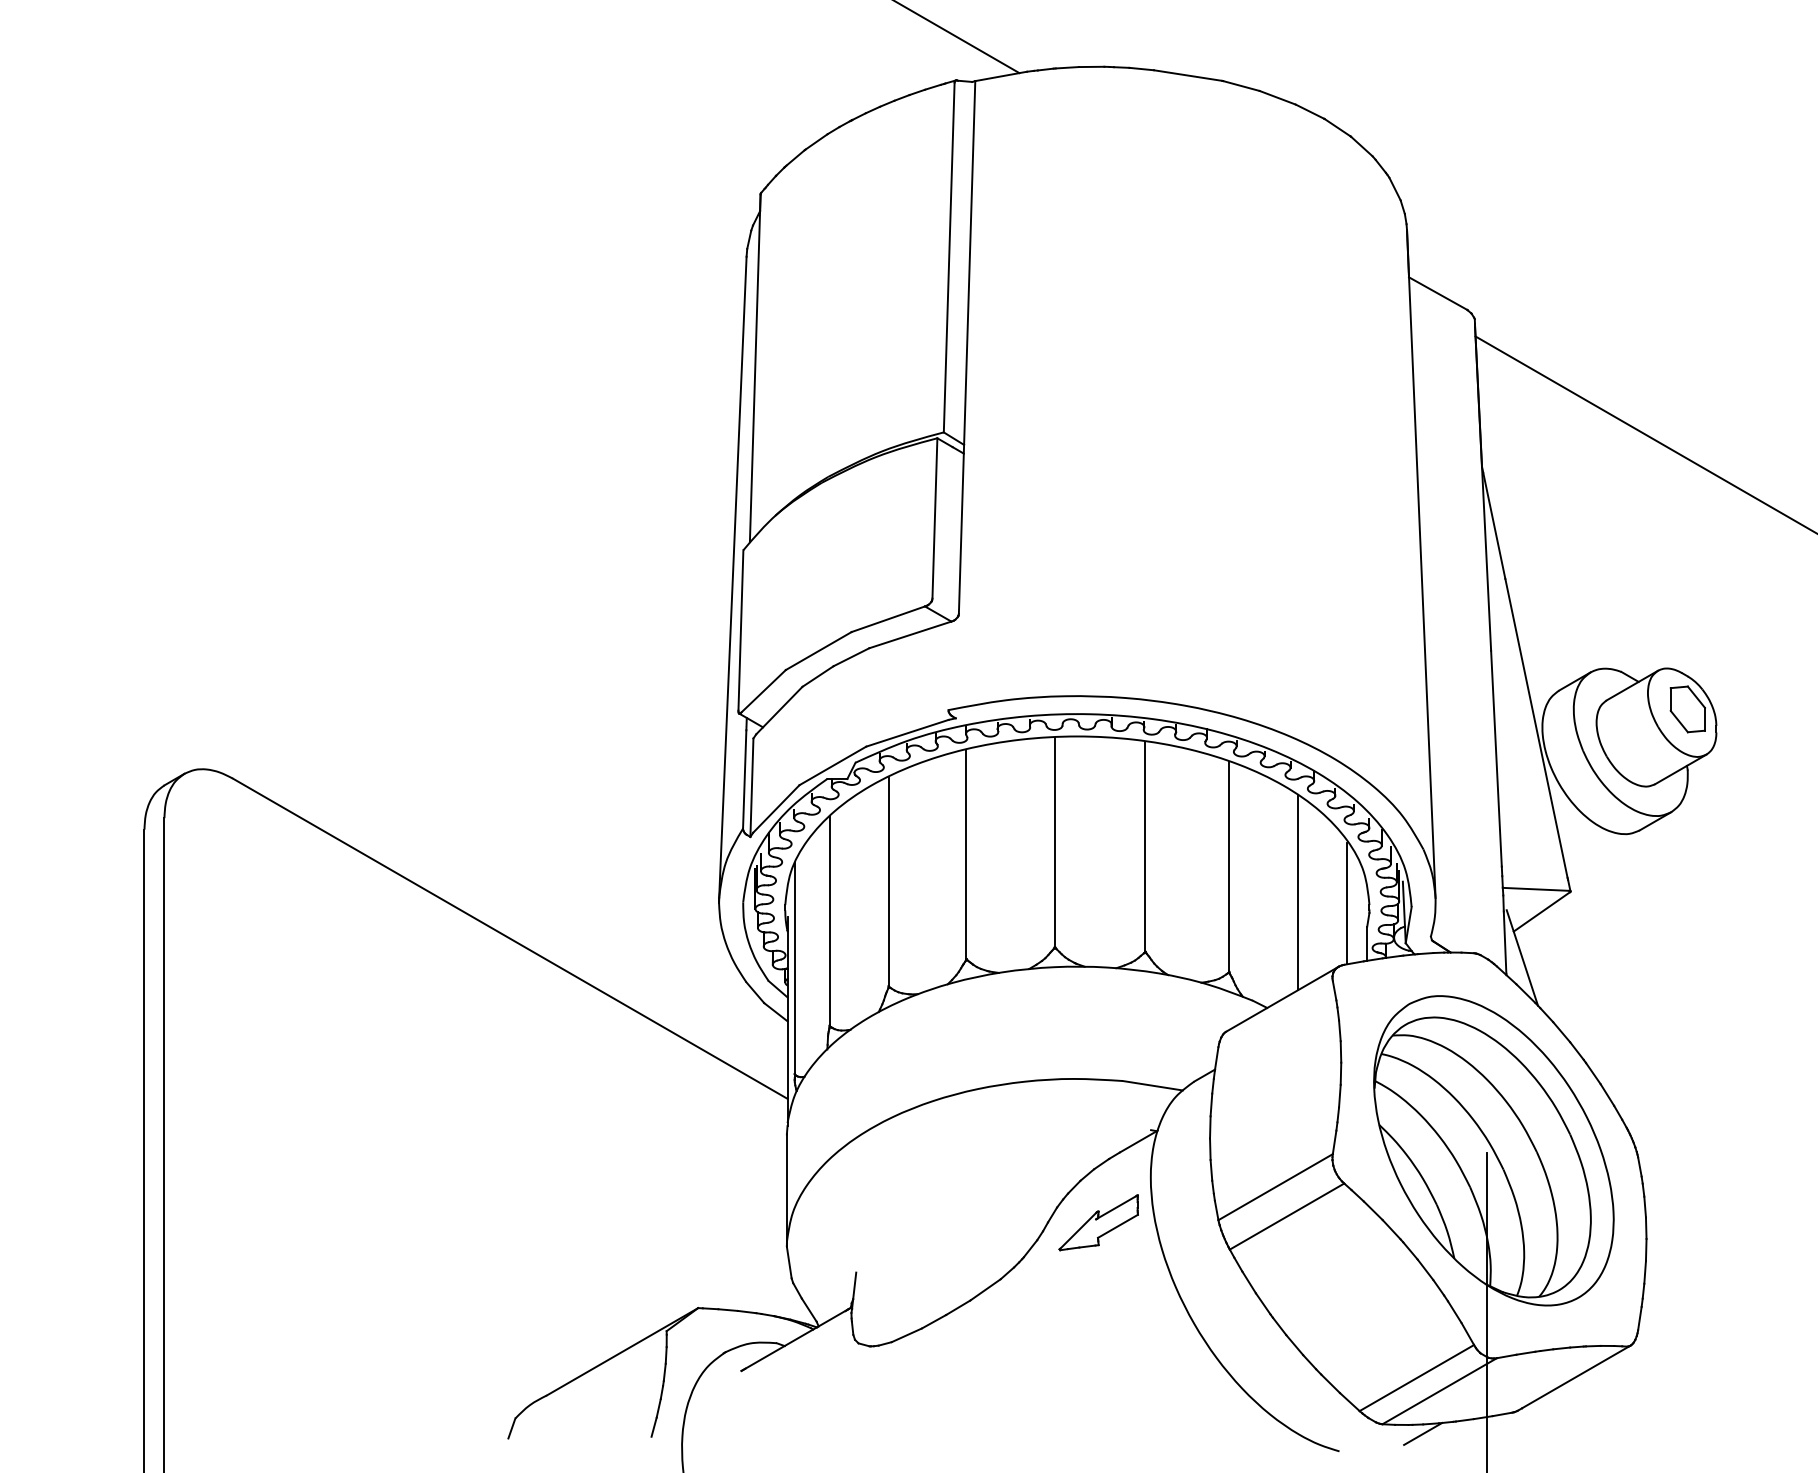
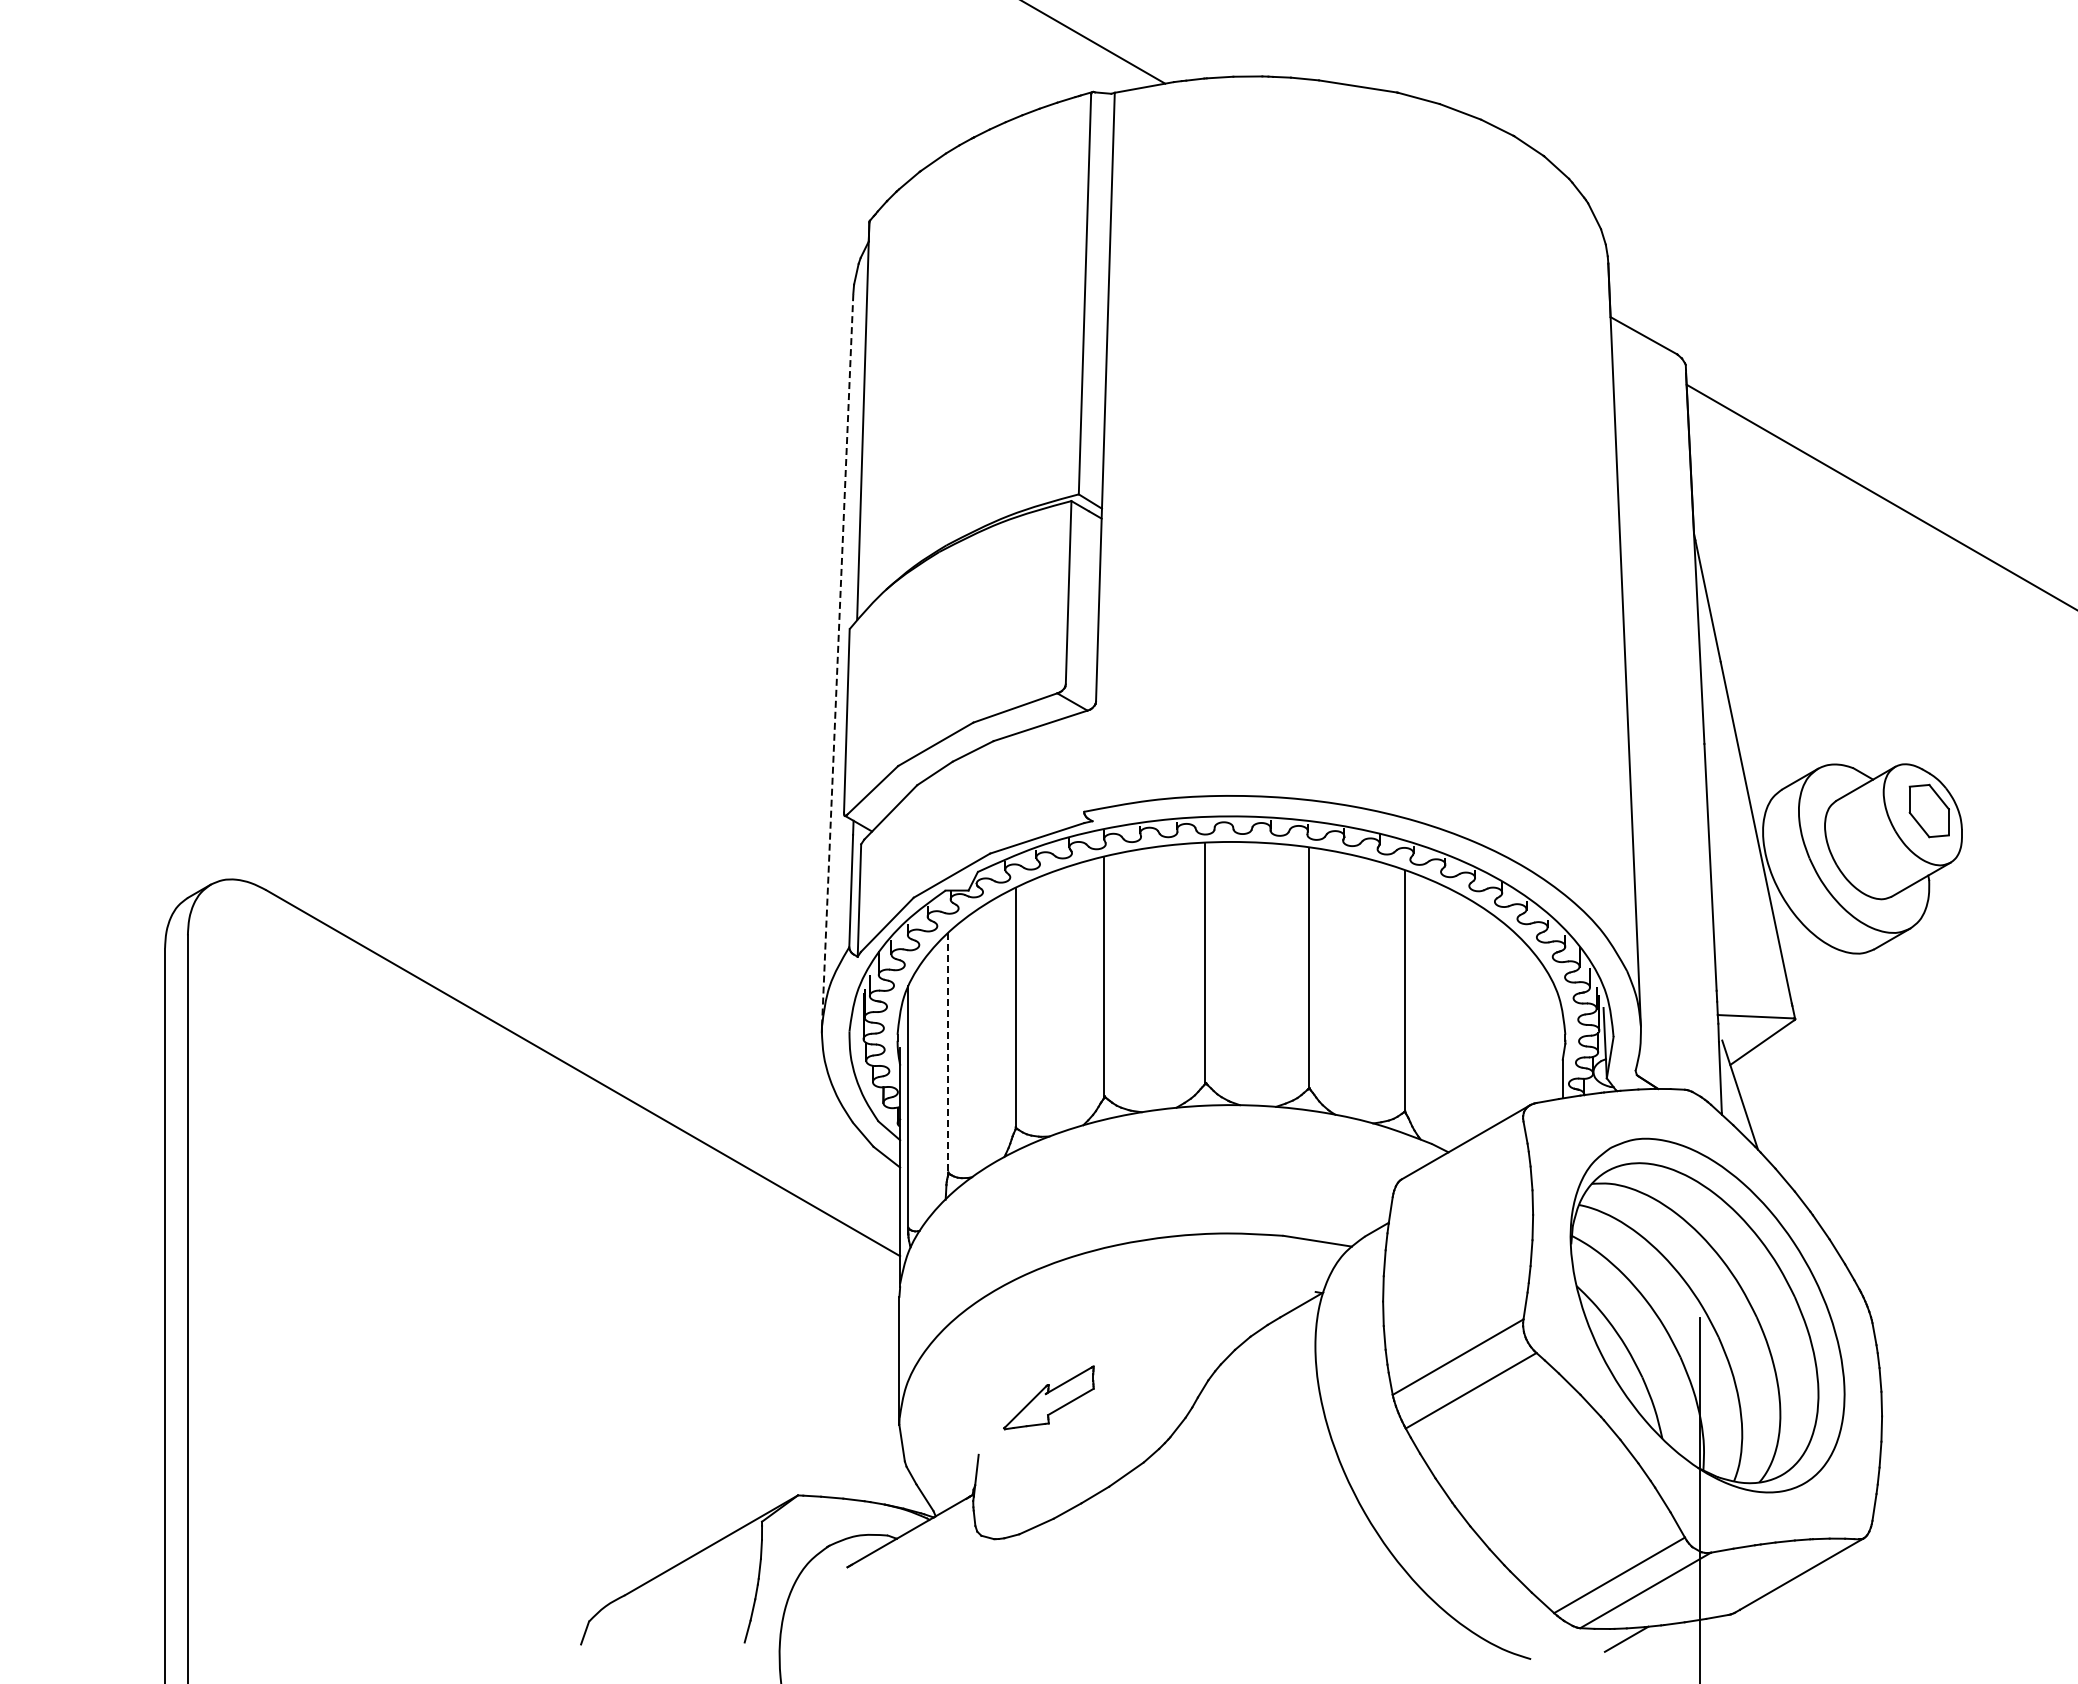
line: (732, 577) -> (837, 660), solid -> dashed
line: (1298, 892) -> (1484, 1020), removed
line: (1346, 903) -> (1539, 1032), removed
line: (829, 921) -> (948, 1053), solid -> dashed
part: (1098, 1222) -> (1048, 1397), moved

